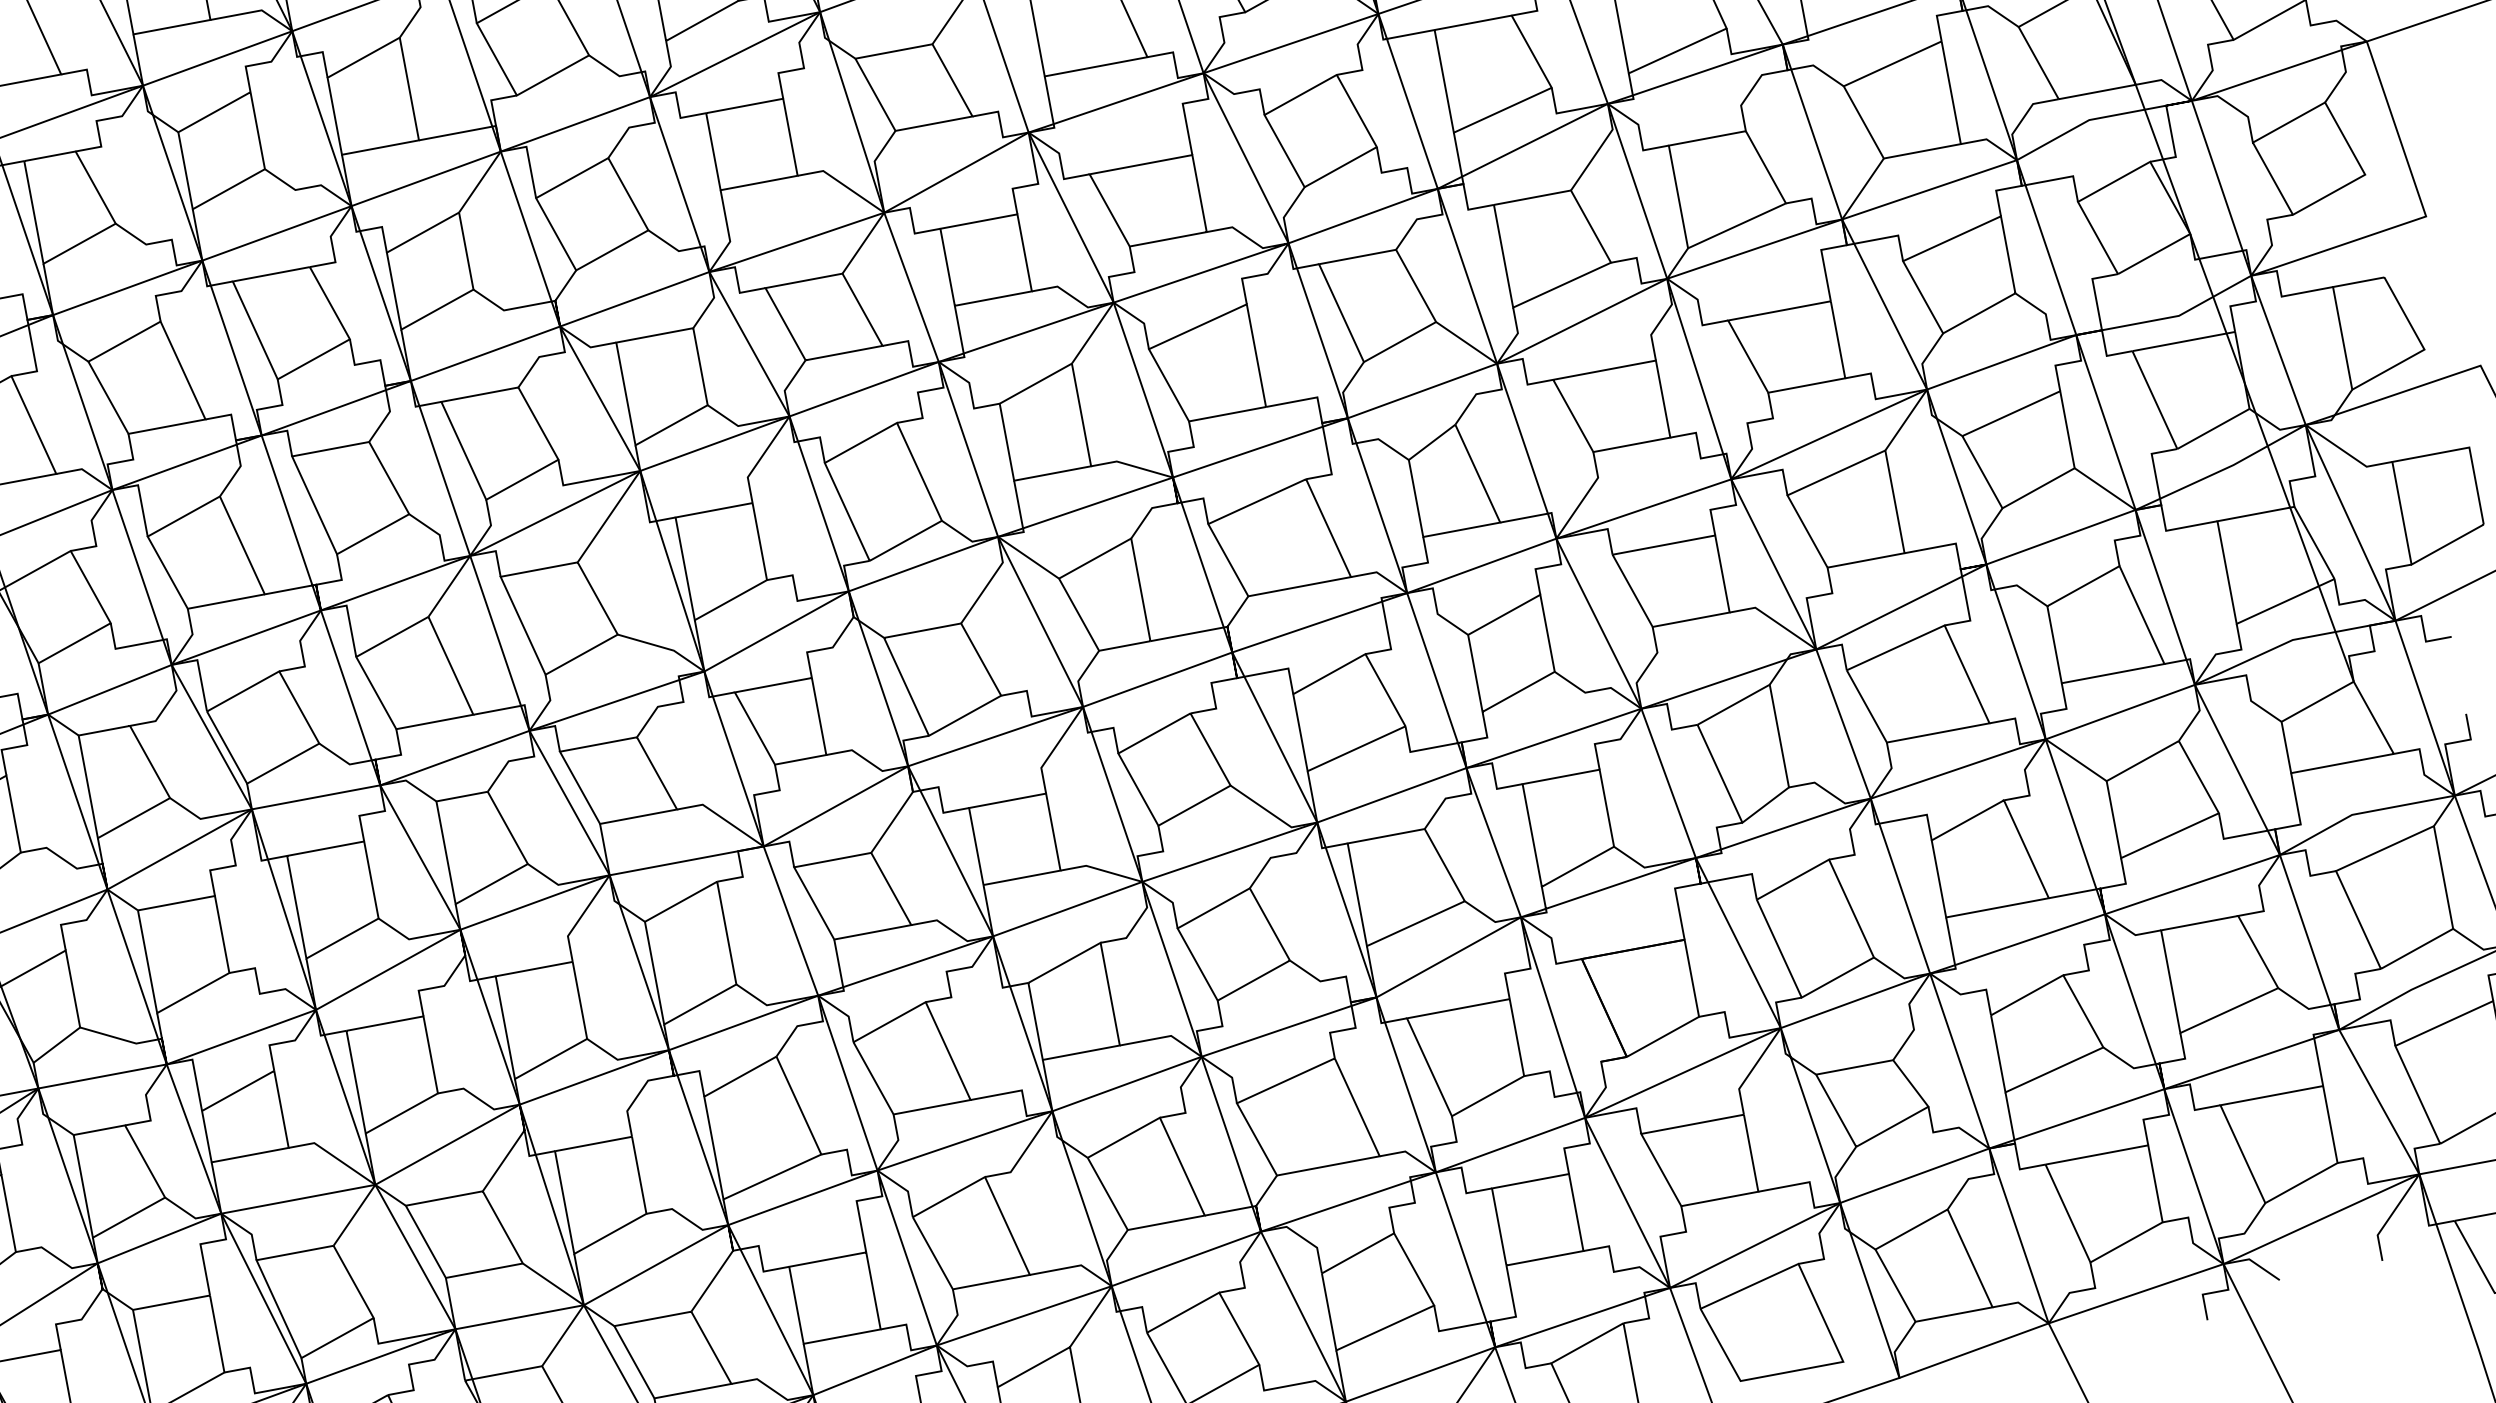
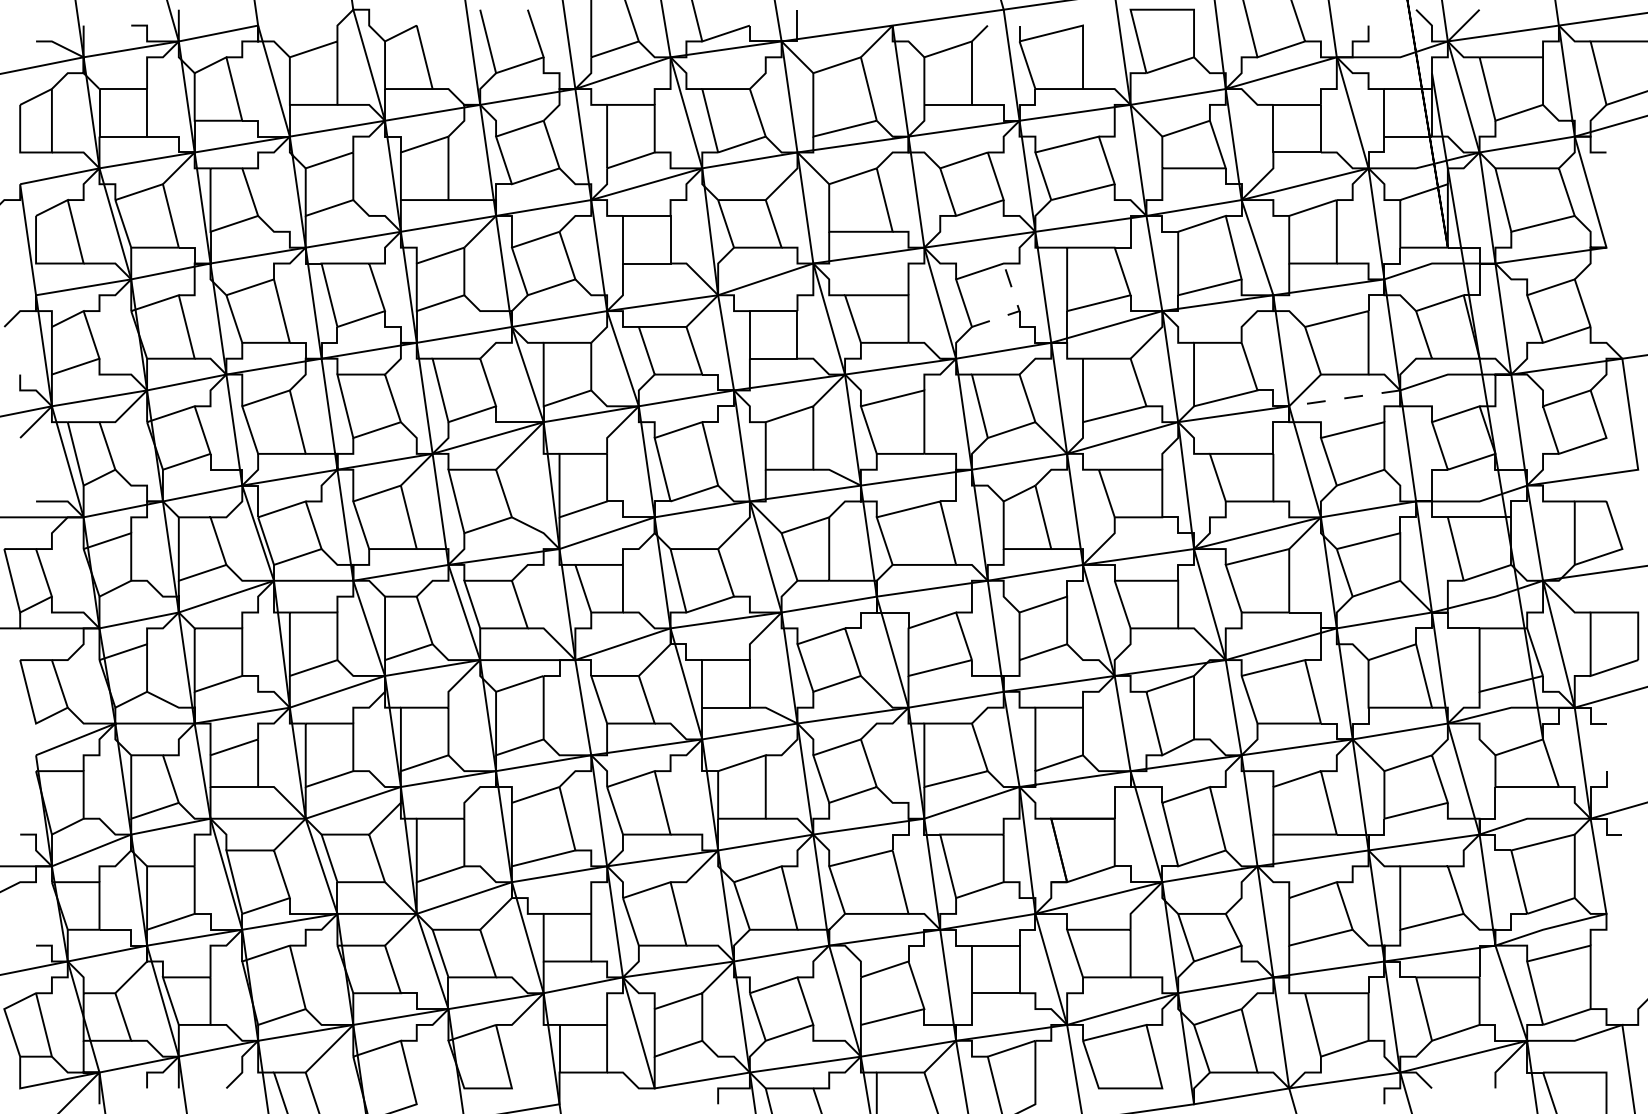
line: (1376, 147) -> (1019, 311), solid -> dashed
line: (1929, 190) -> (1344, 398), solid -> dashed

